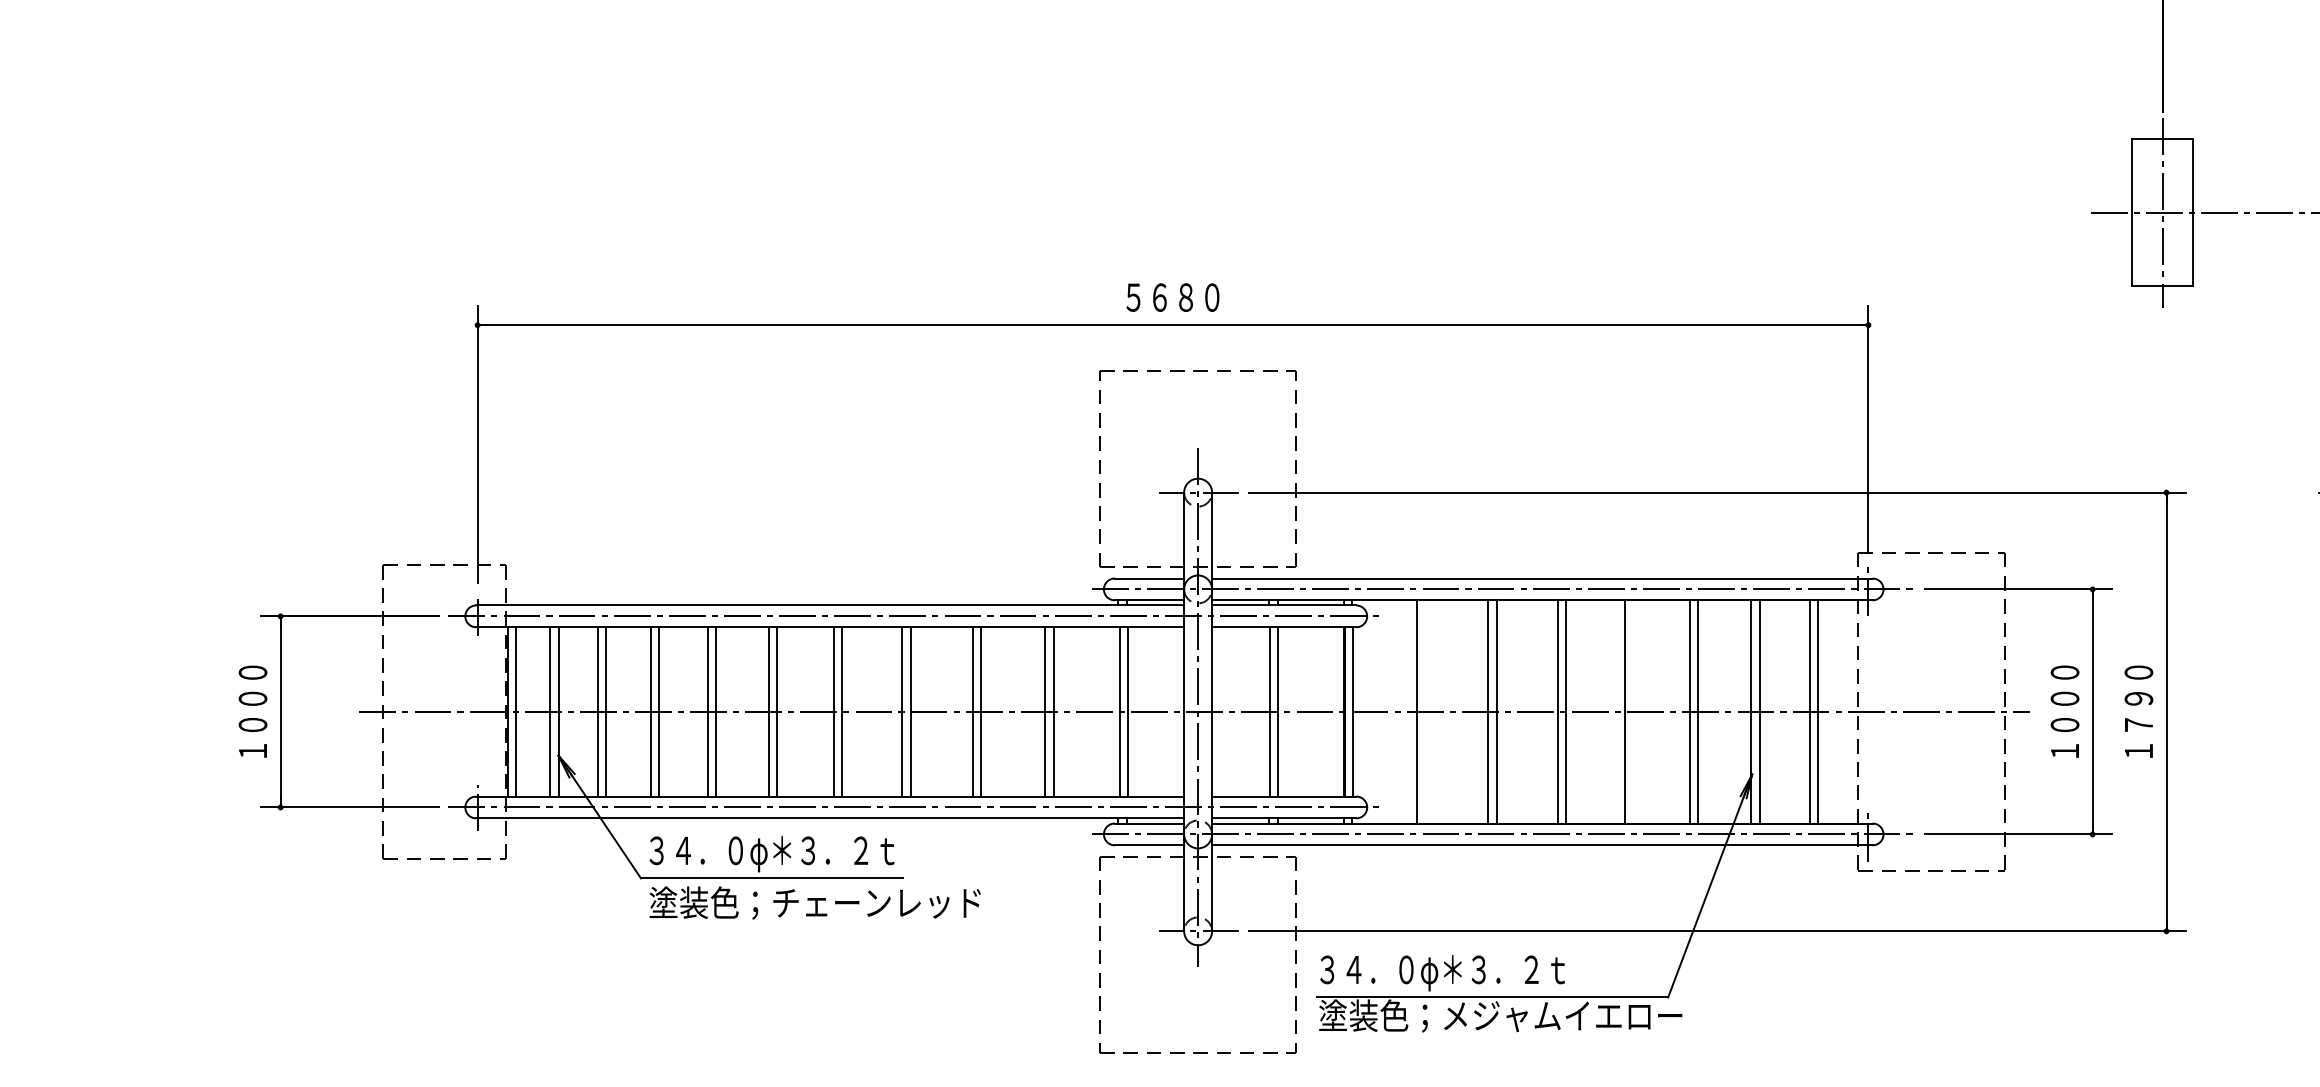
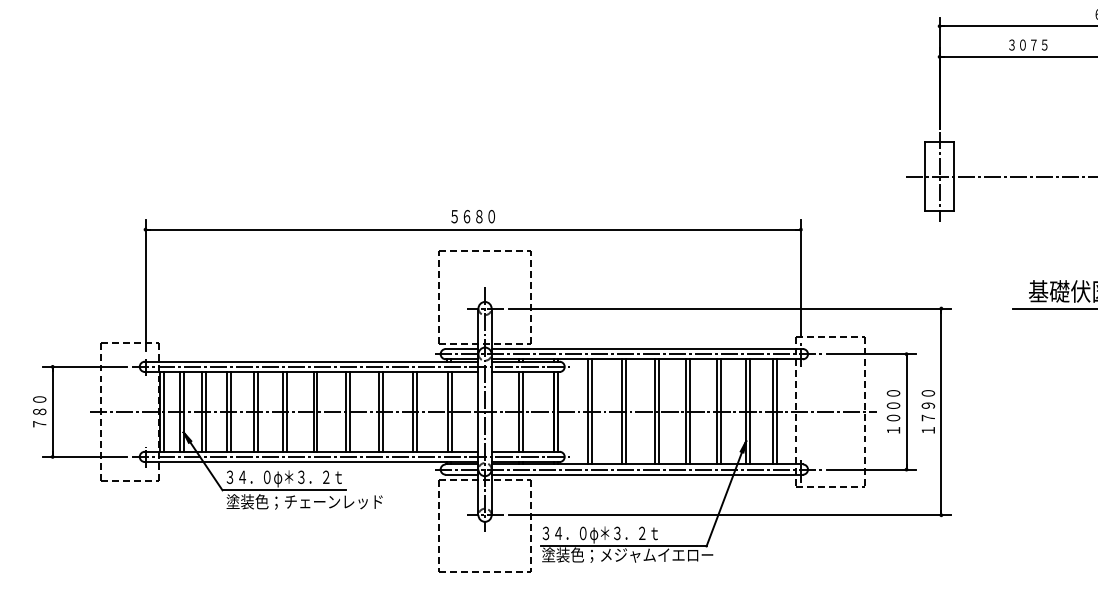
text: (252, 711) -> (39, 411), １０００ -> ７８０
line: (1426, 711) -> (592, 411), added
line: (1634, 711) -> (690, 411), added

